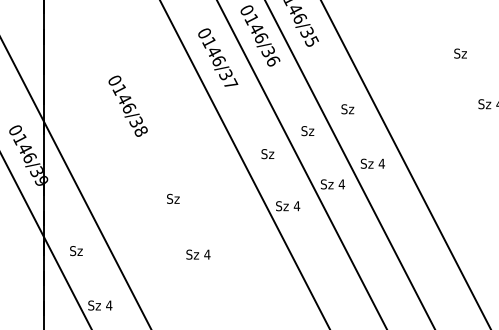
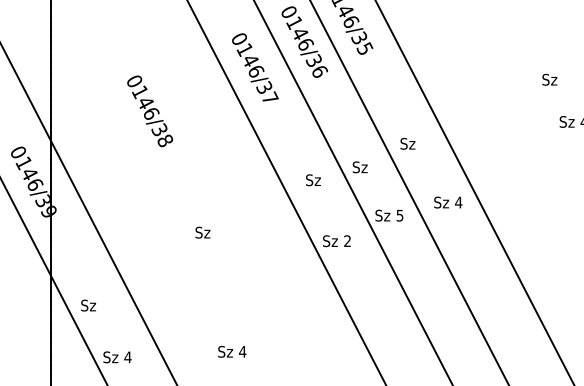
text: (460, 53) -> (549, 79), moved
text: (128, 106) -> (150, 111), moved
text: (347, 108) -> (407, 143), moved
text: (307, 131) -> (359, 167), moved
text: (373, 163) -> (448, 202), moved
text: (341, 184) -> (399, 215), 4 -> 5
text: (296, 205) -> (347, 240), 4 -> 2
text: (76, 250) -> (88, 305), moved
text: (198, 254) -> (232, 351), moved

